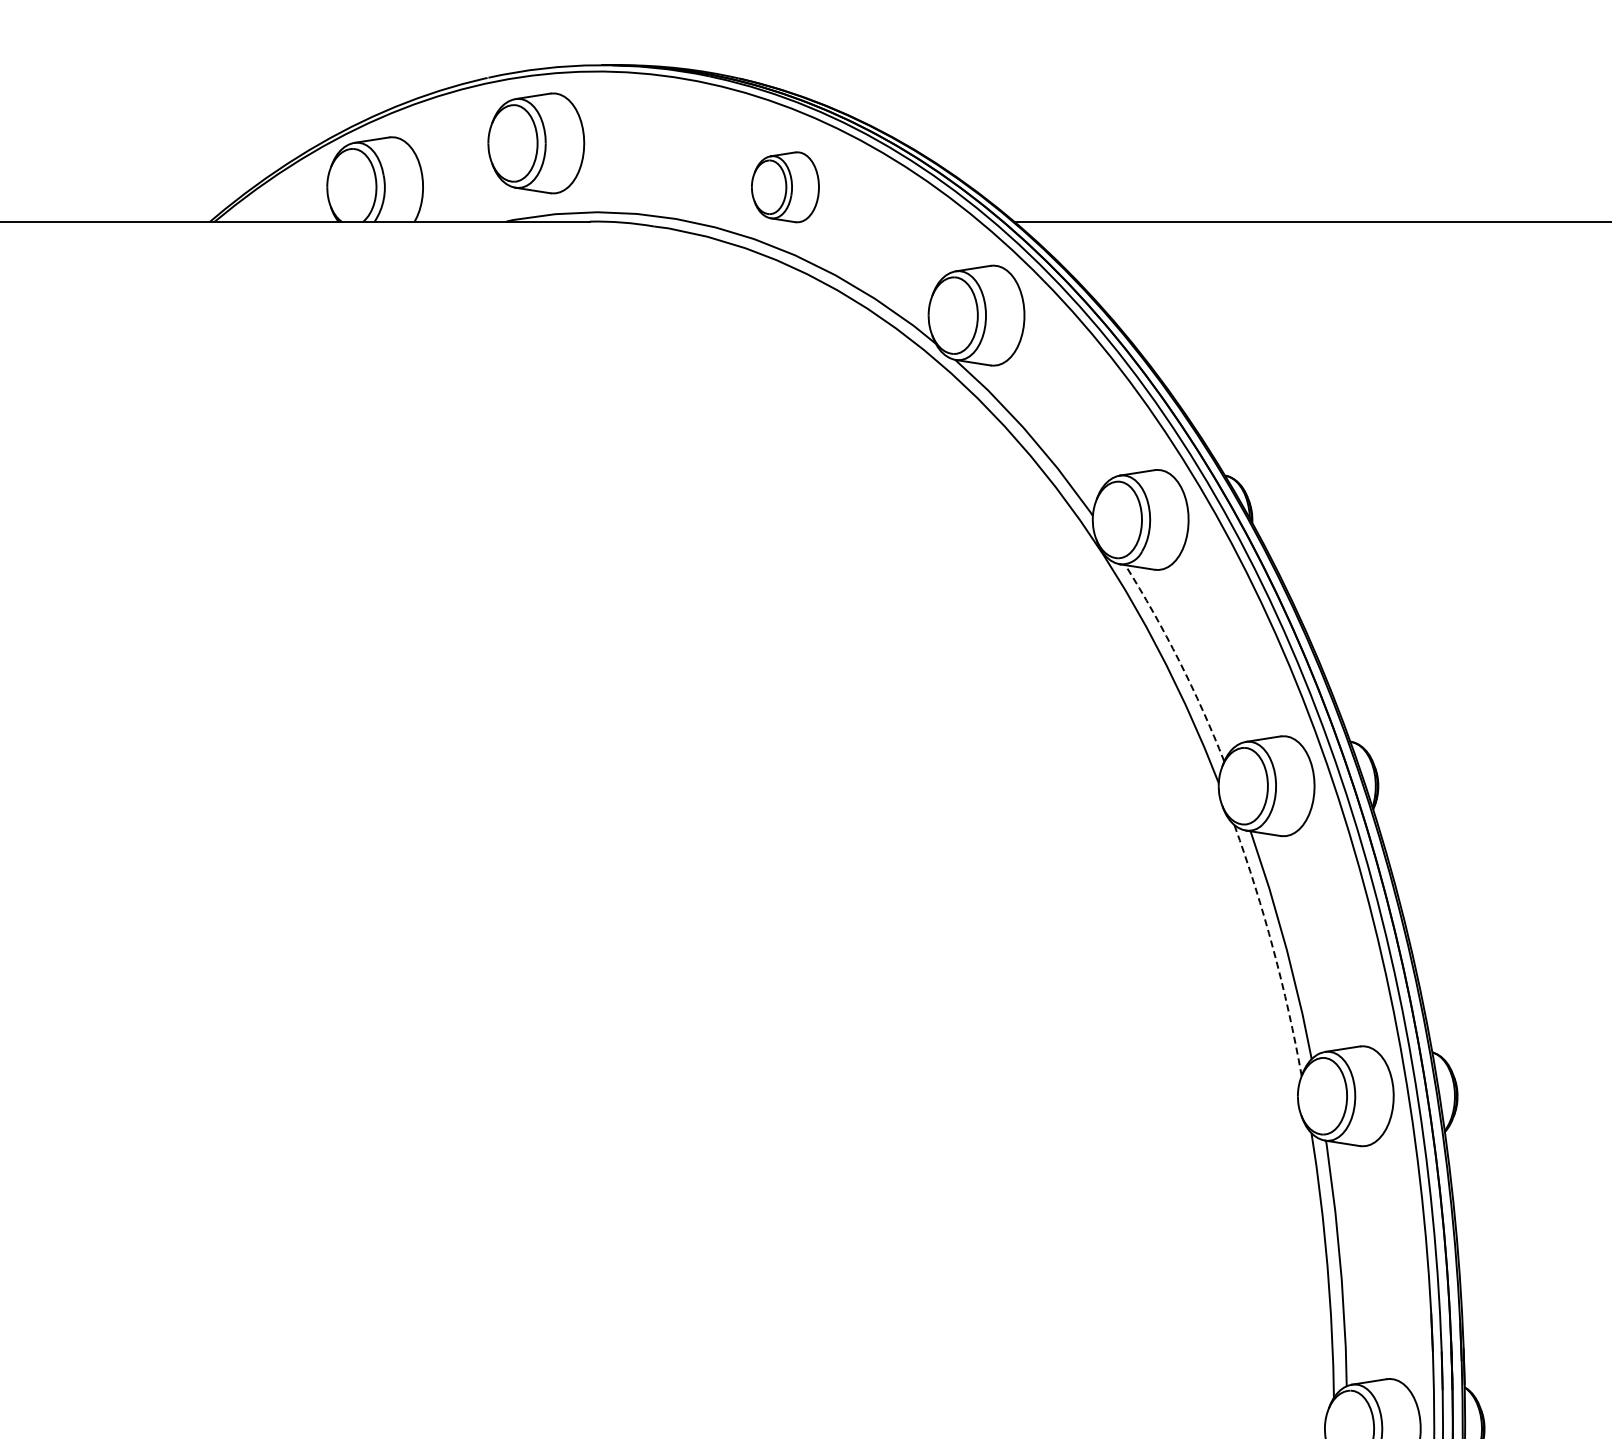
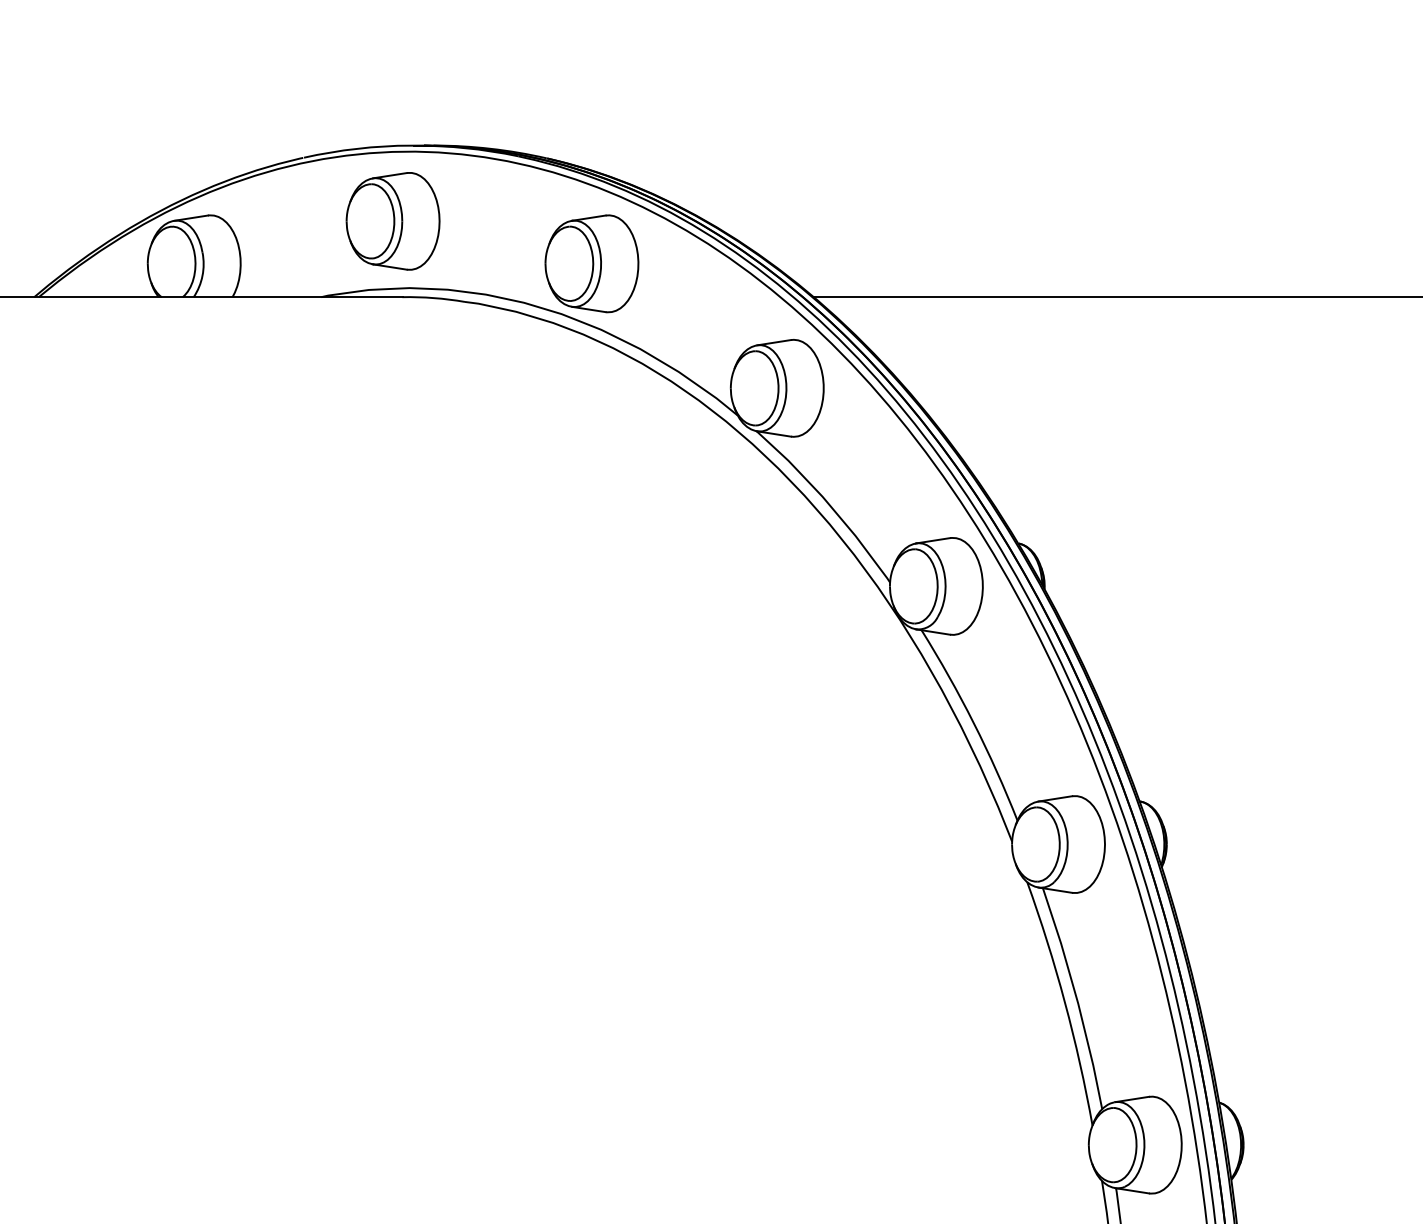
part: (536, 143) -> (393, 221), moved
part: (785, 187) -> (592, 264), size x1.43
arc: (1179, 661) -> (974, 723), dashed -> solid
arc: (1273, 949) -> (1065, 1002), dashed -> solid

